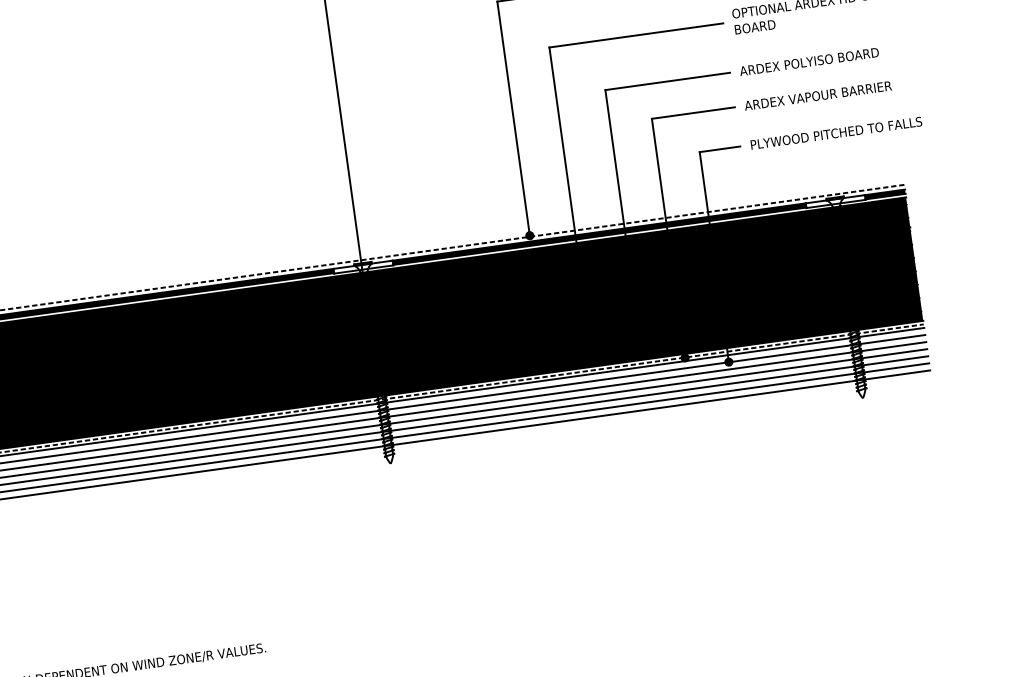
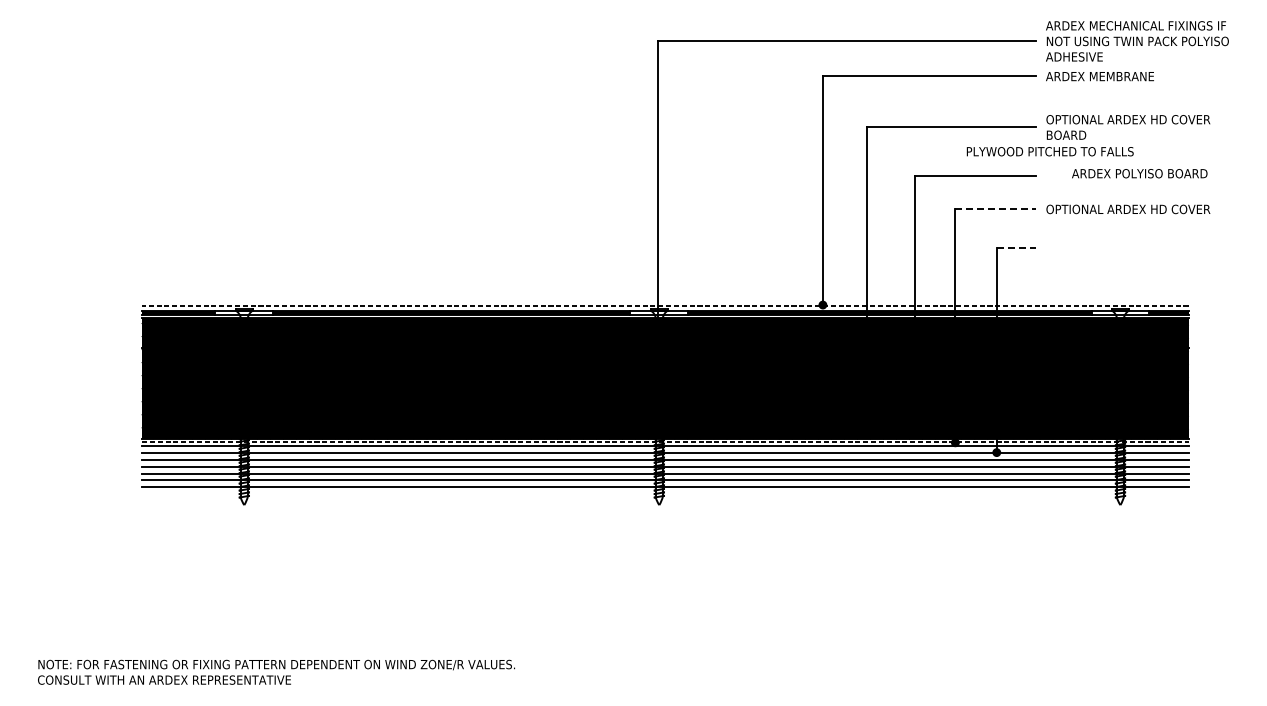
text: (809, 61) -> (1139, 173), moved
text: (829, 94) -> (1128, 209), ARDEX VAPOUR BARRIER -> OPTIONAL ARDEX HD COVER
line: (693, 113) -> (995, 209), solid -> dashed
text: (835, 133) -> (1049, 151), moved
line: (719, 149) -> (1016, 247), solid -> dashed

